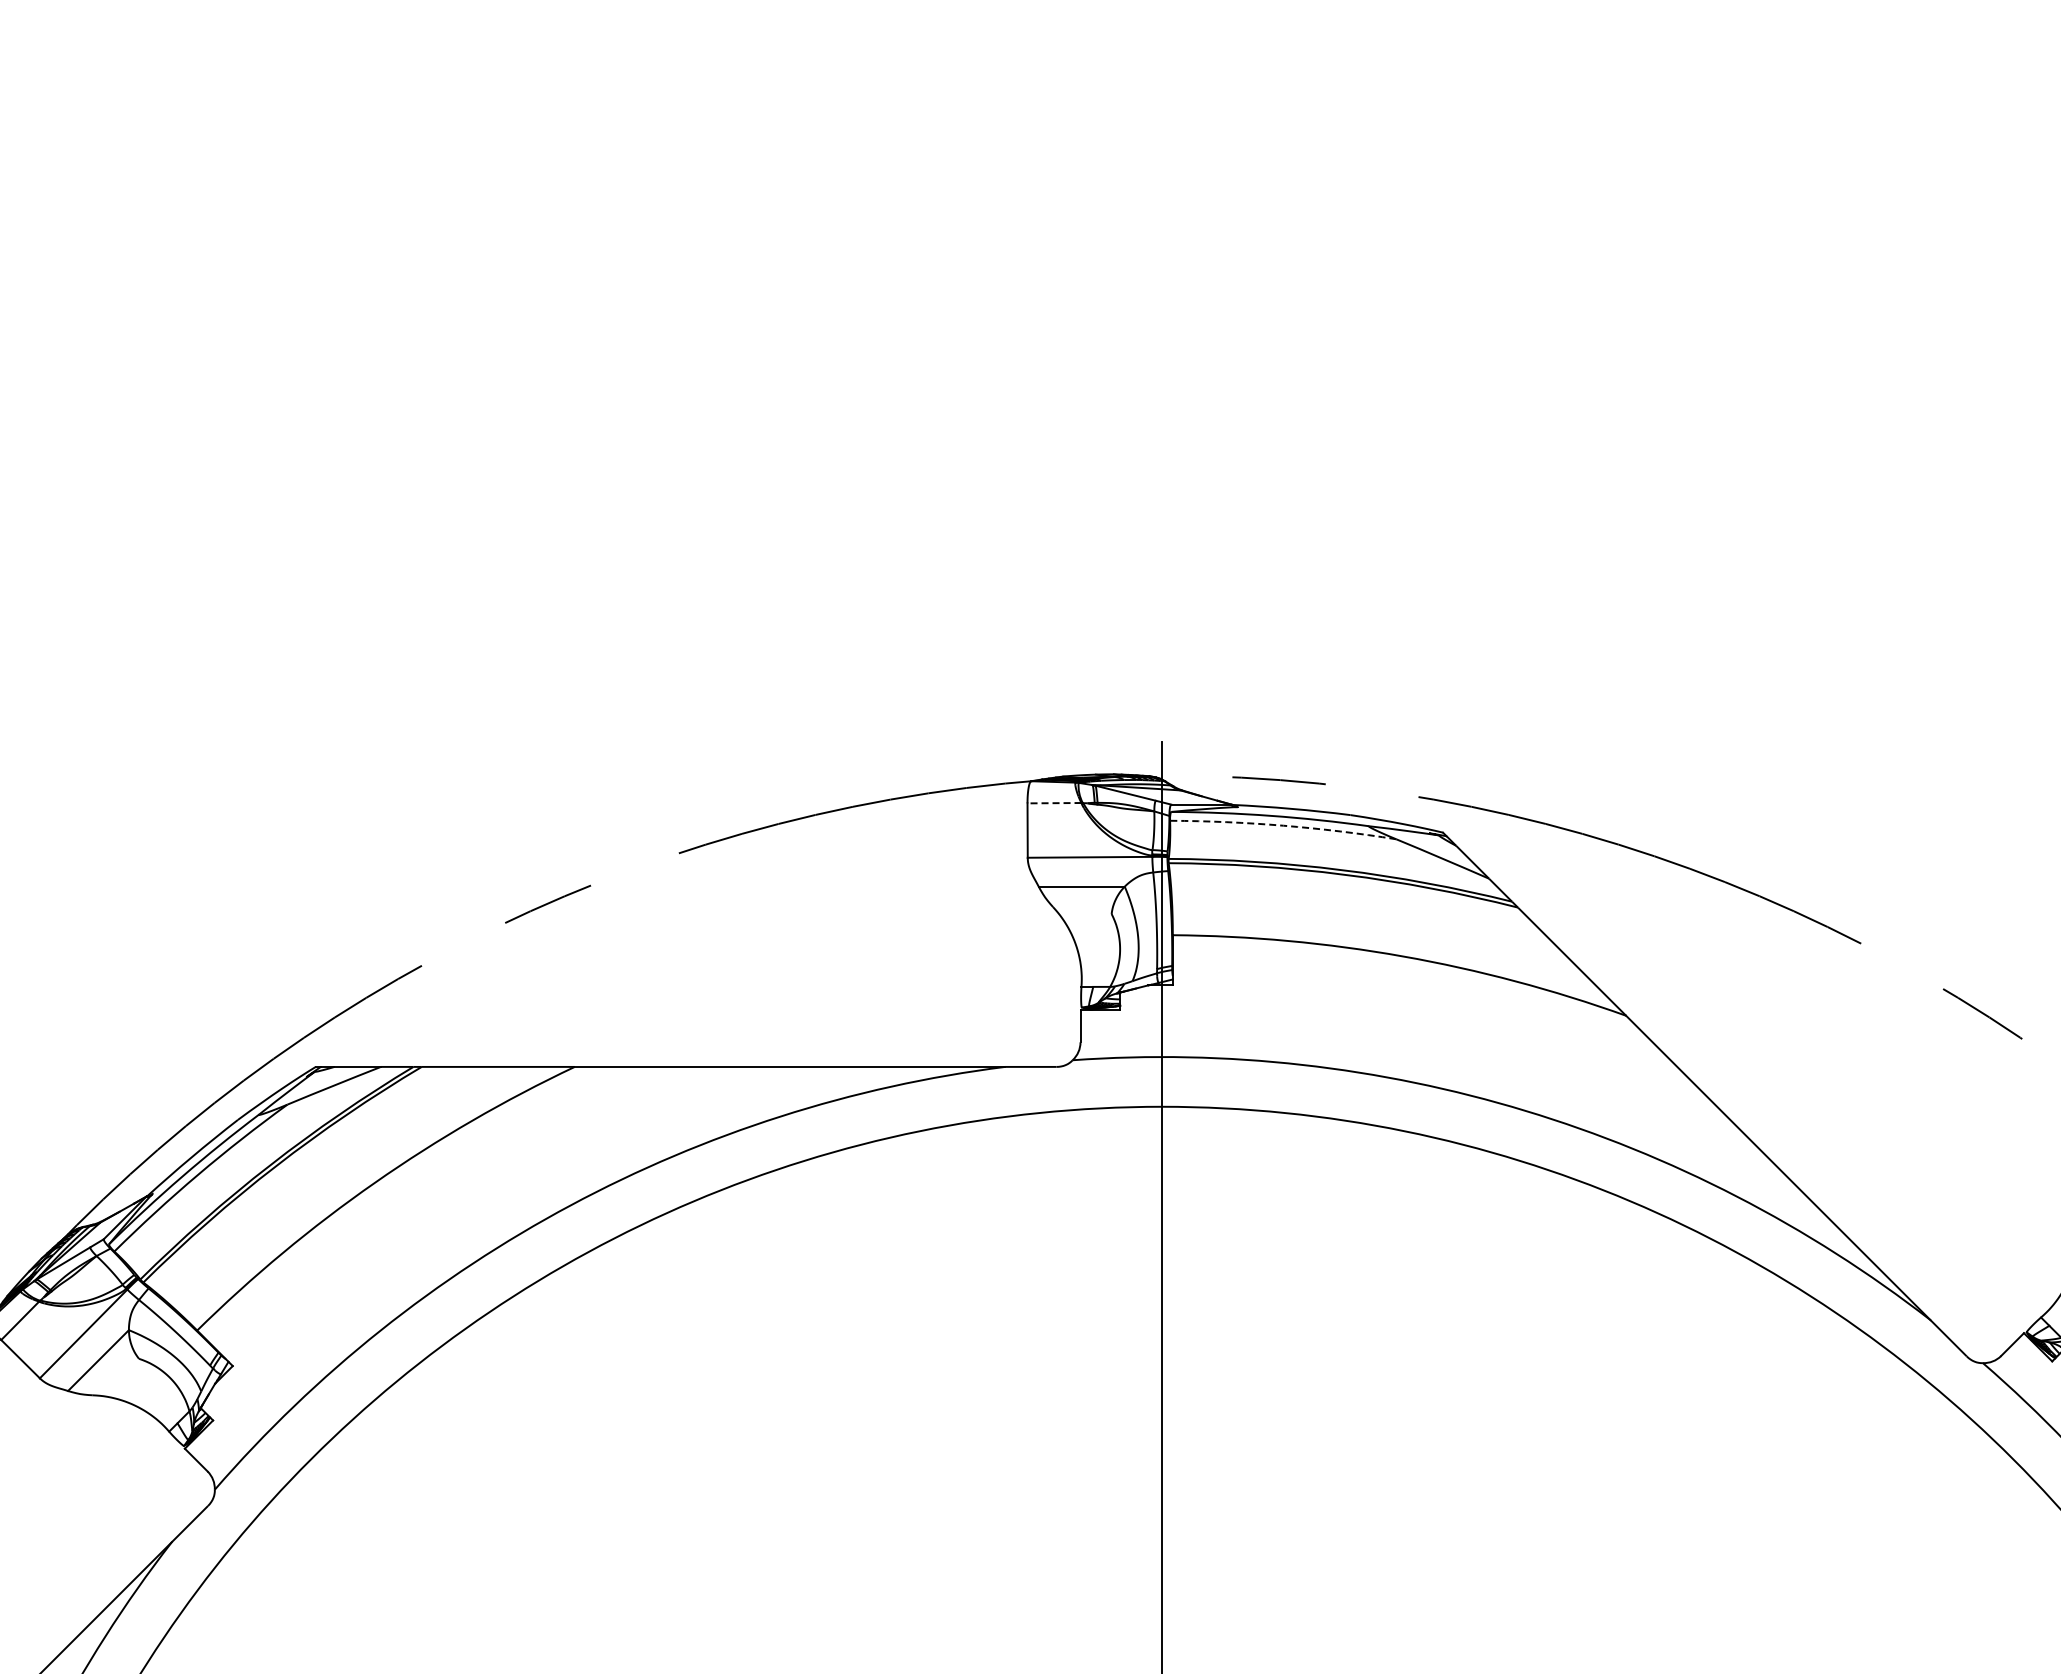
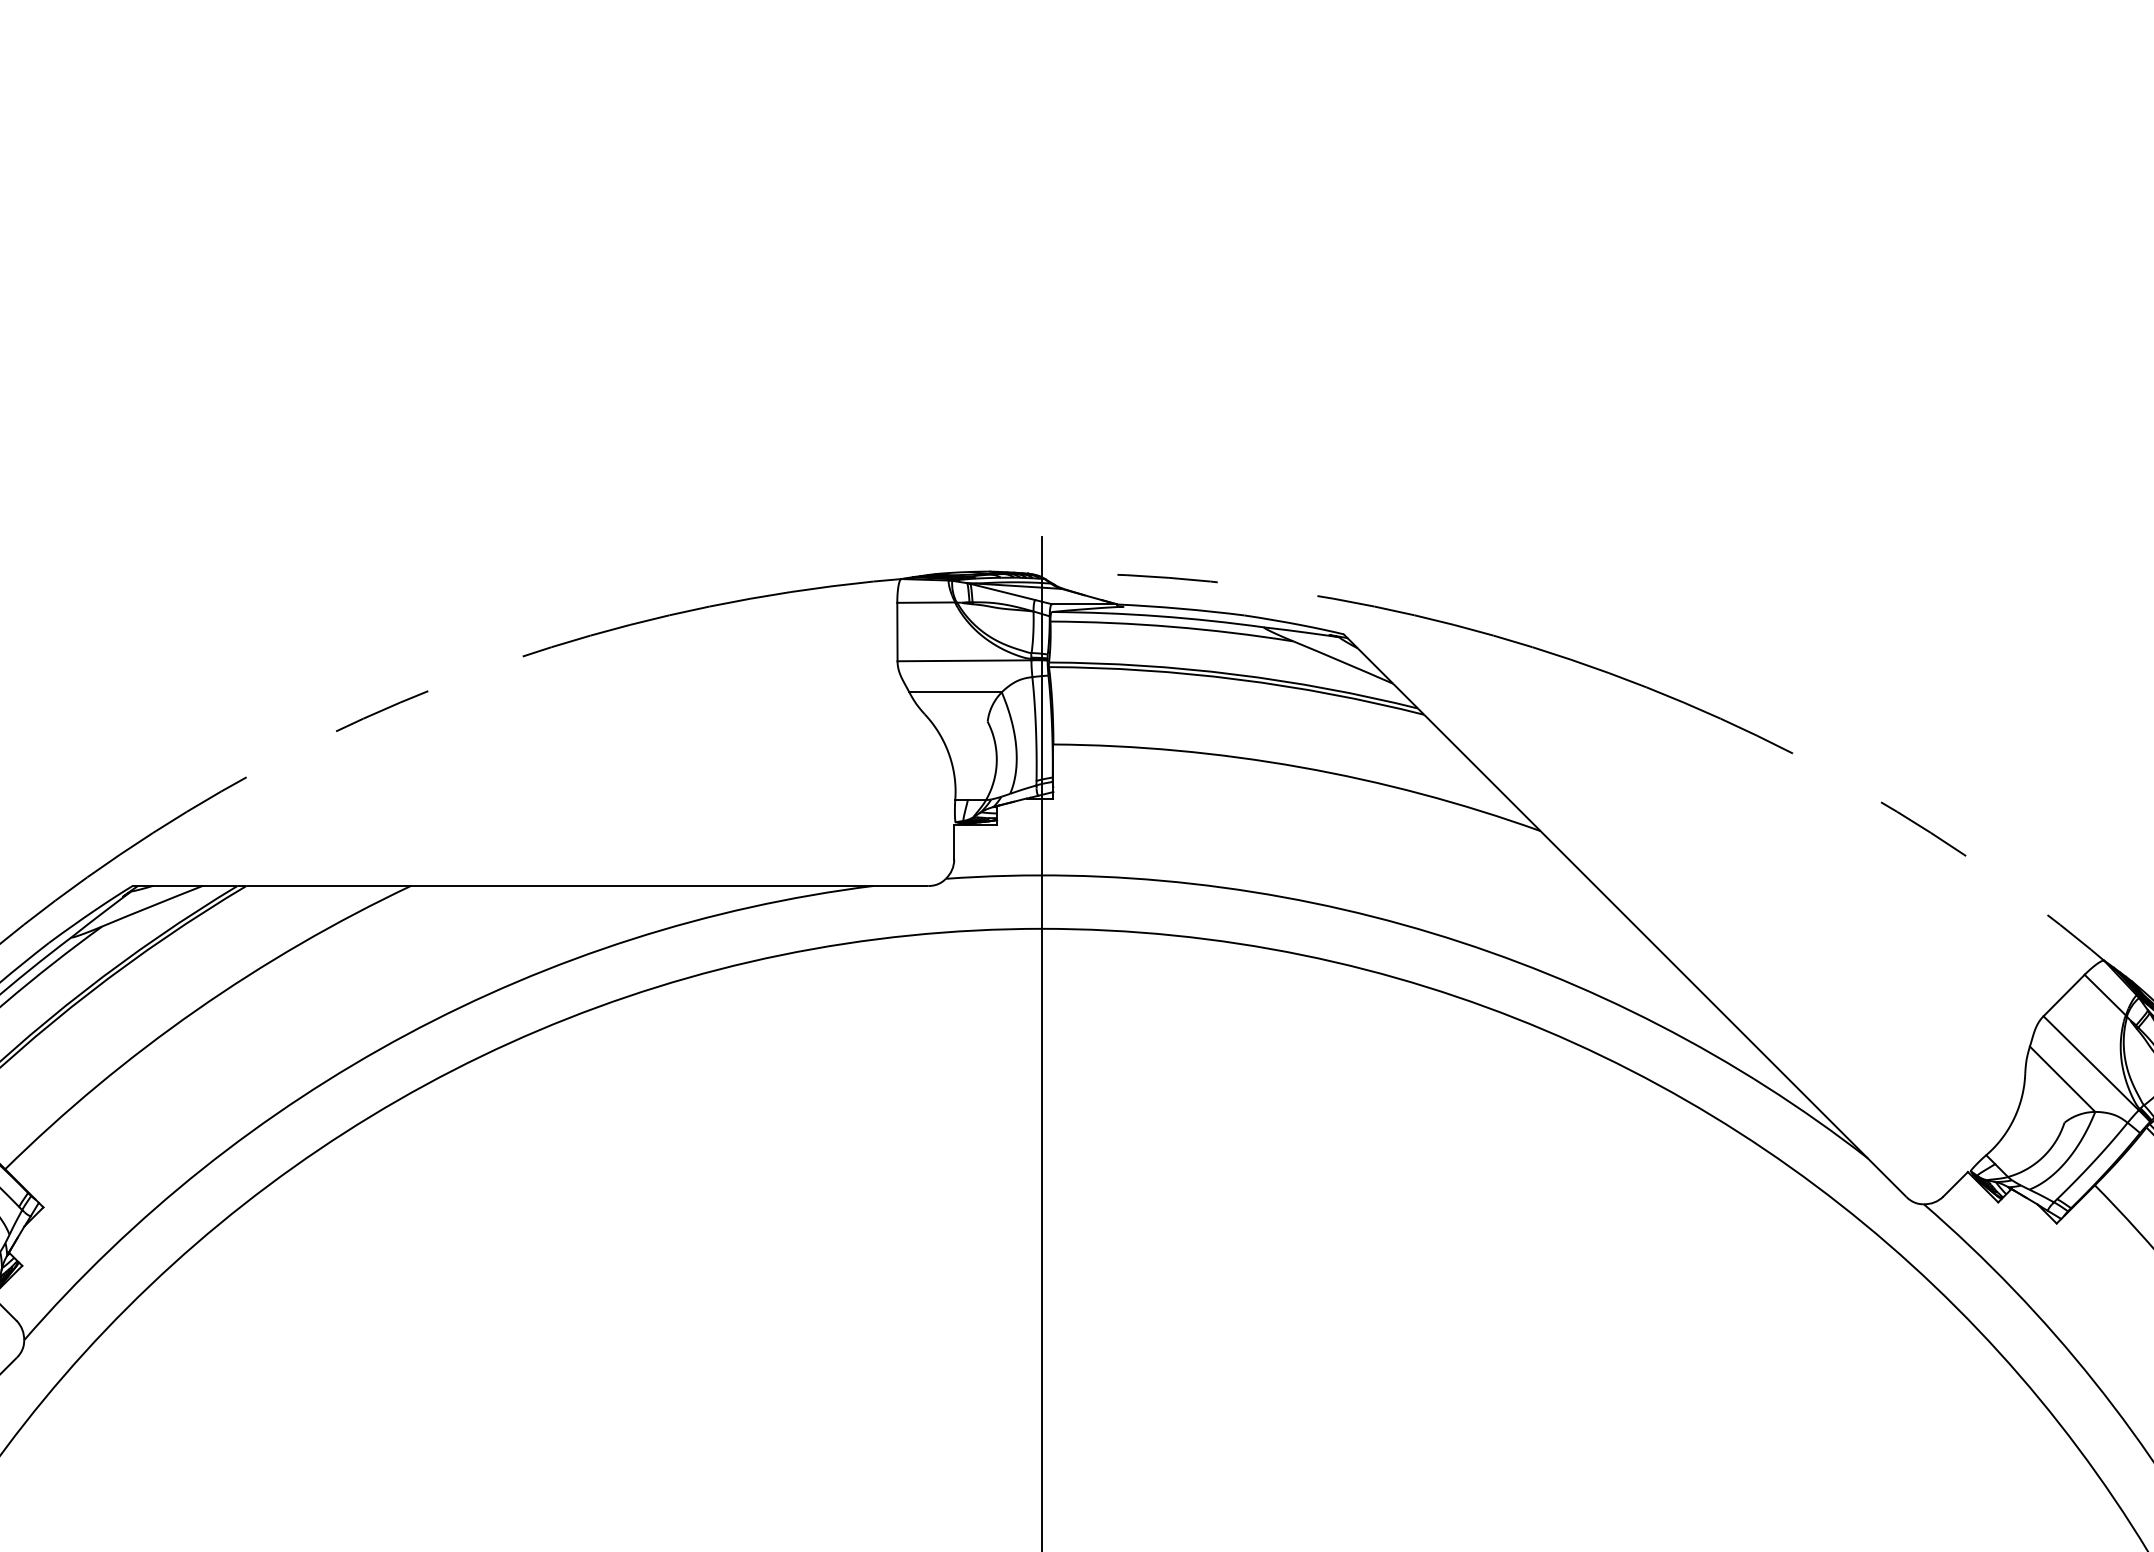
line: (1054, 803) -> (926, 602), dashed -> solid
arc: (1283, 825) -> (1172, 626), dashed -> solid

